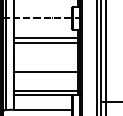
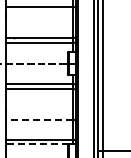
line: (45, 71) -> (39, 119), solid -> dashed
line: (42, 95) -> (36, 144), solid -> dashed

